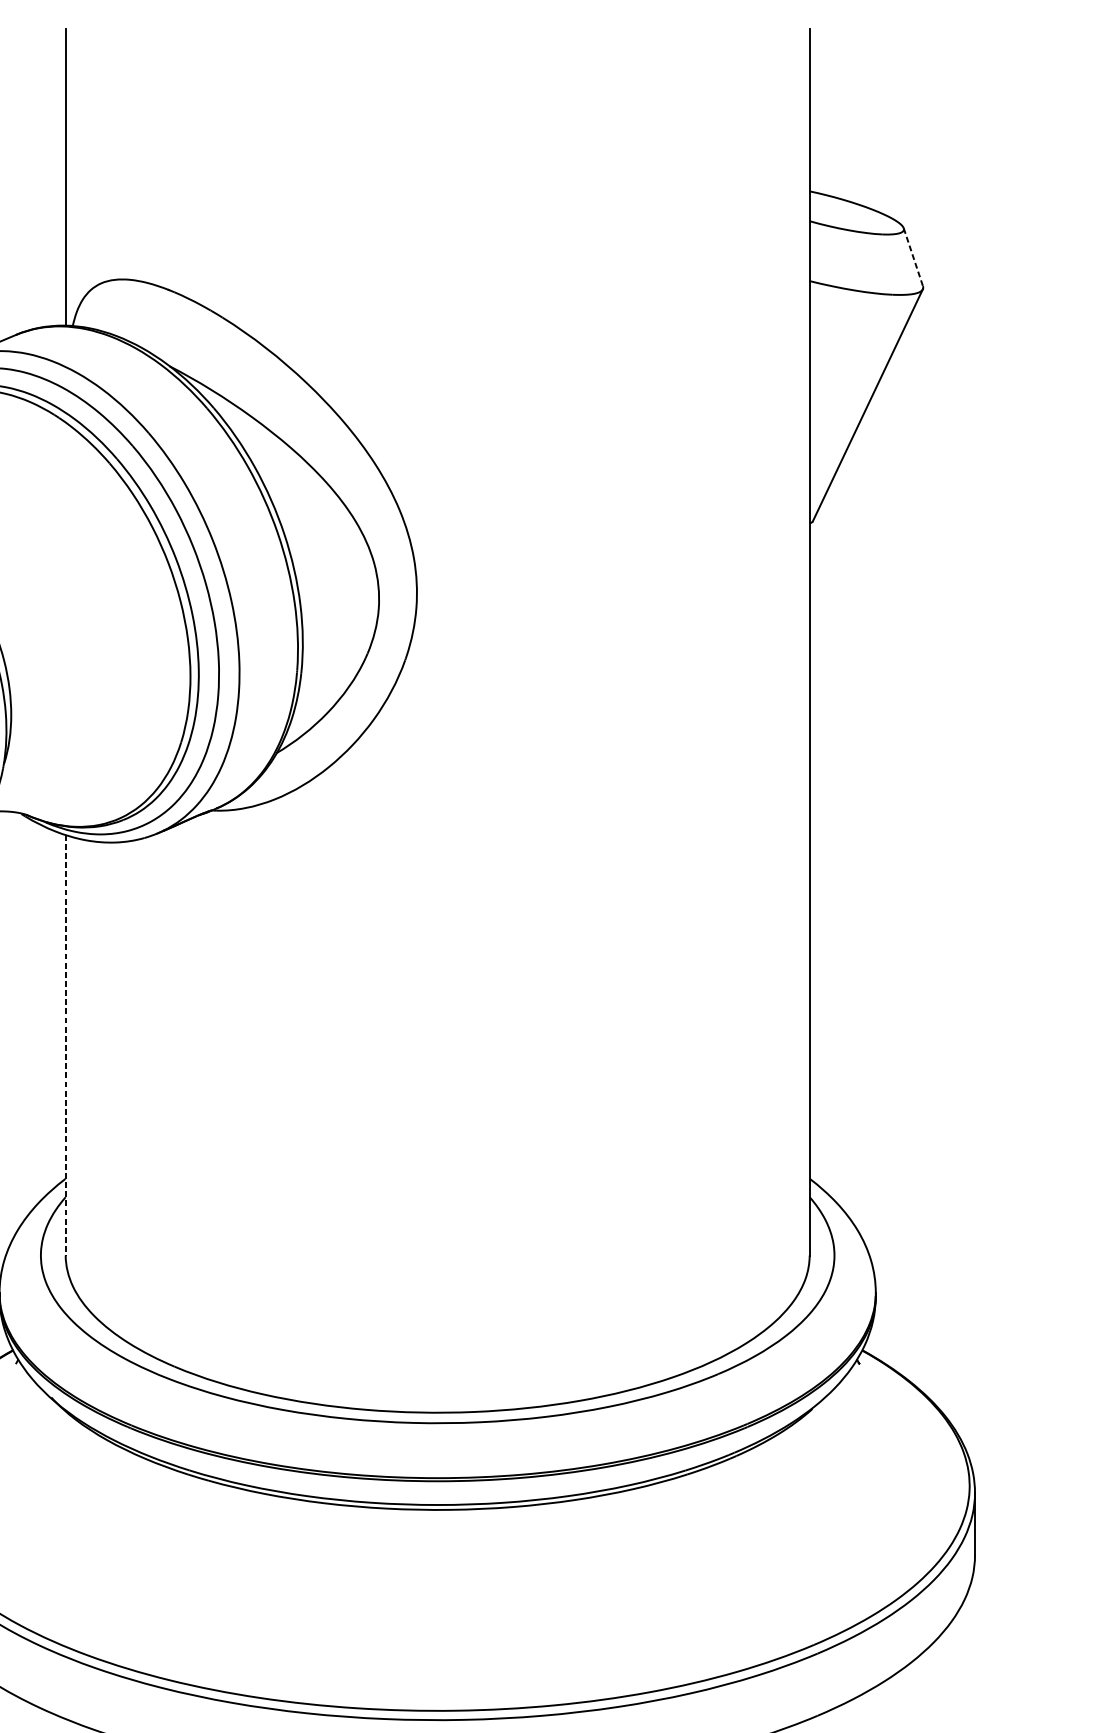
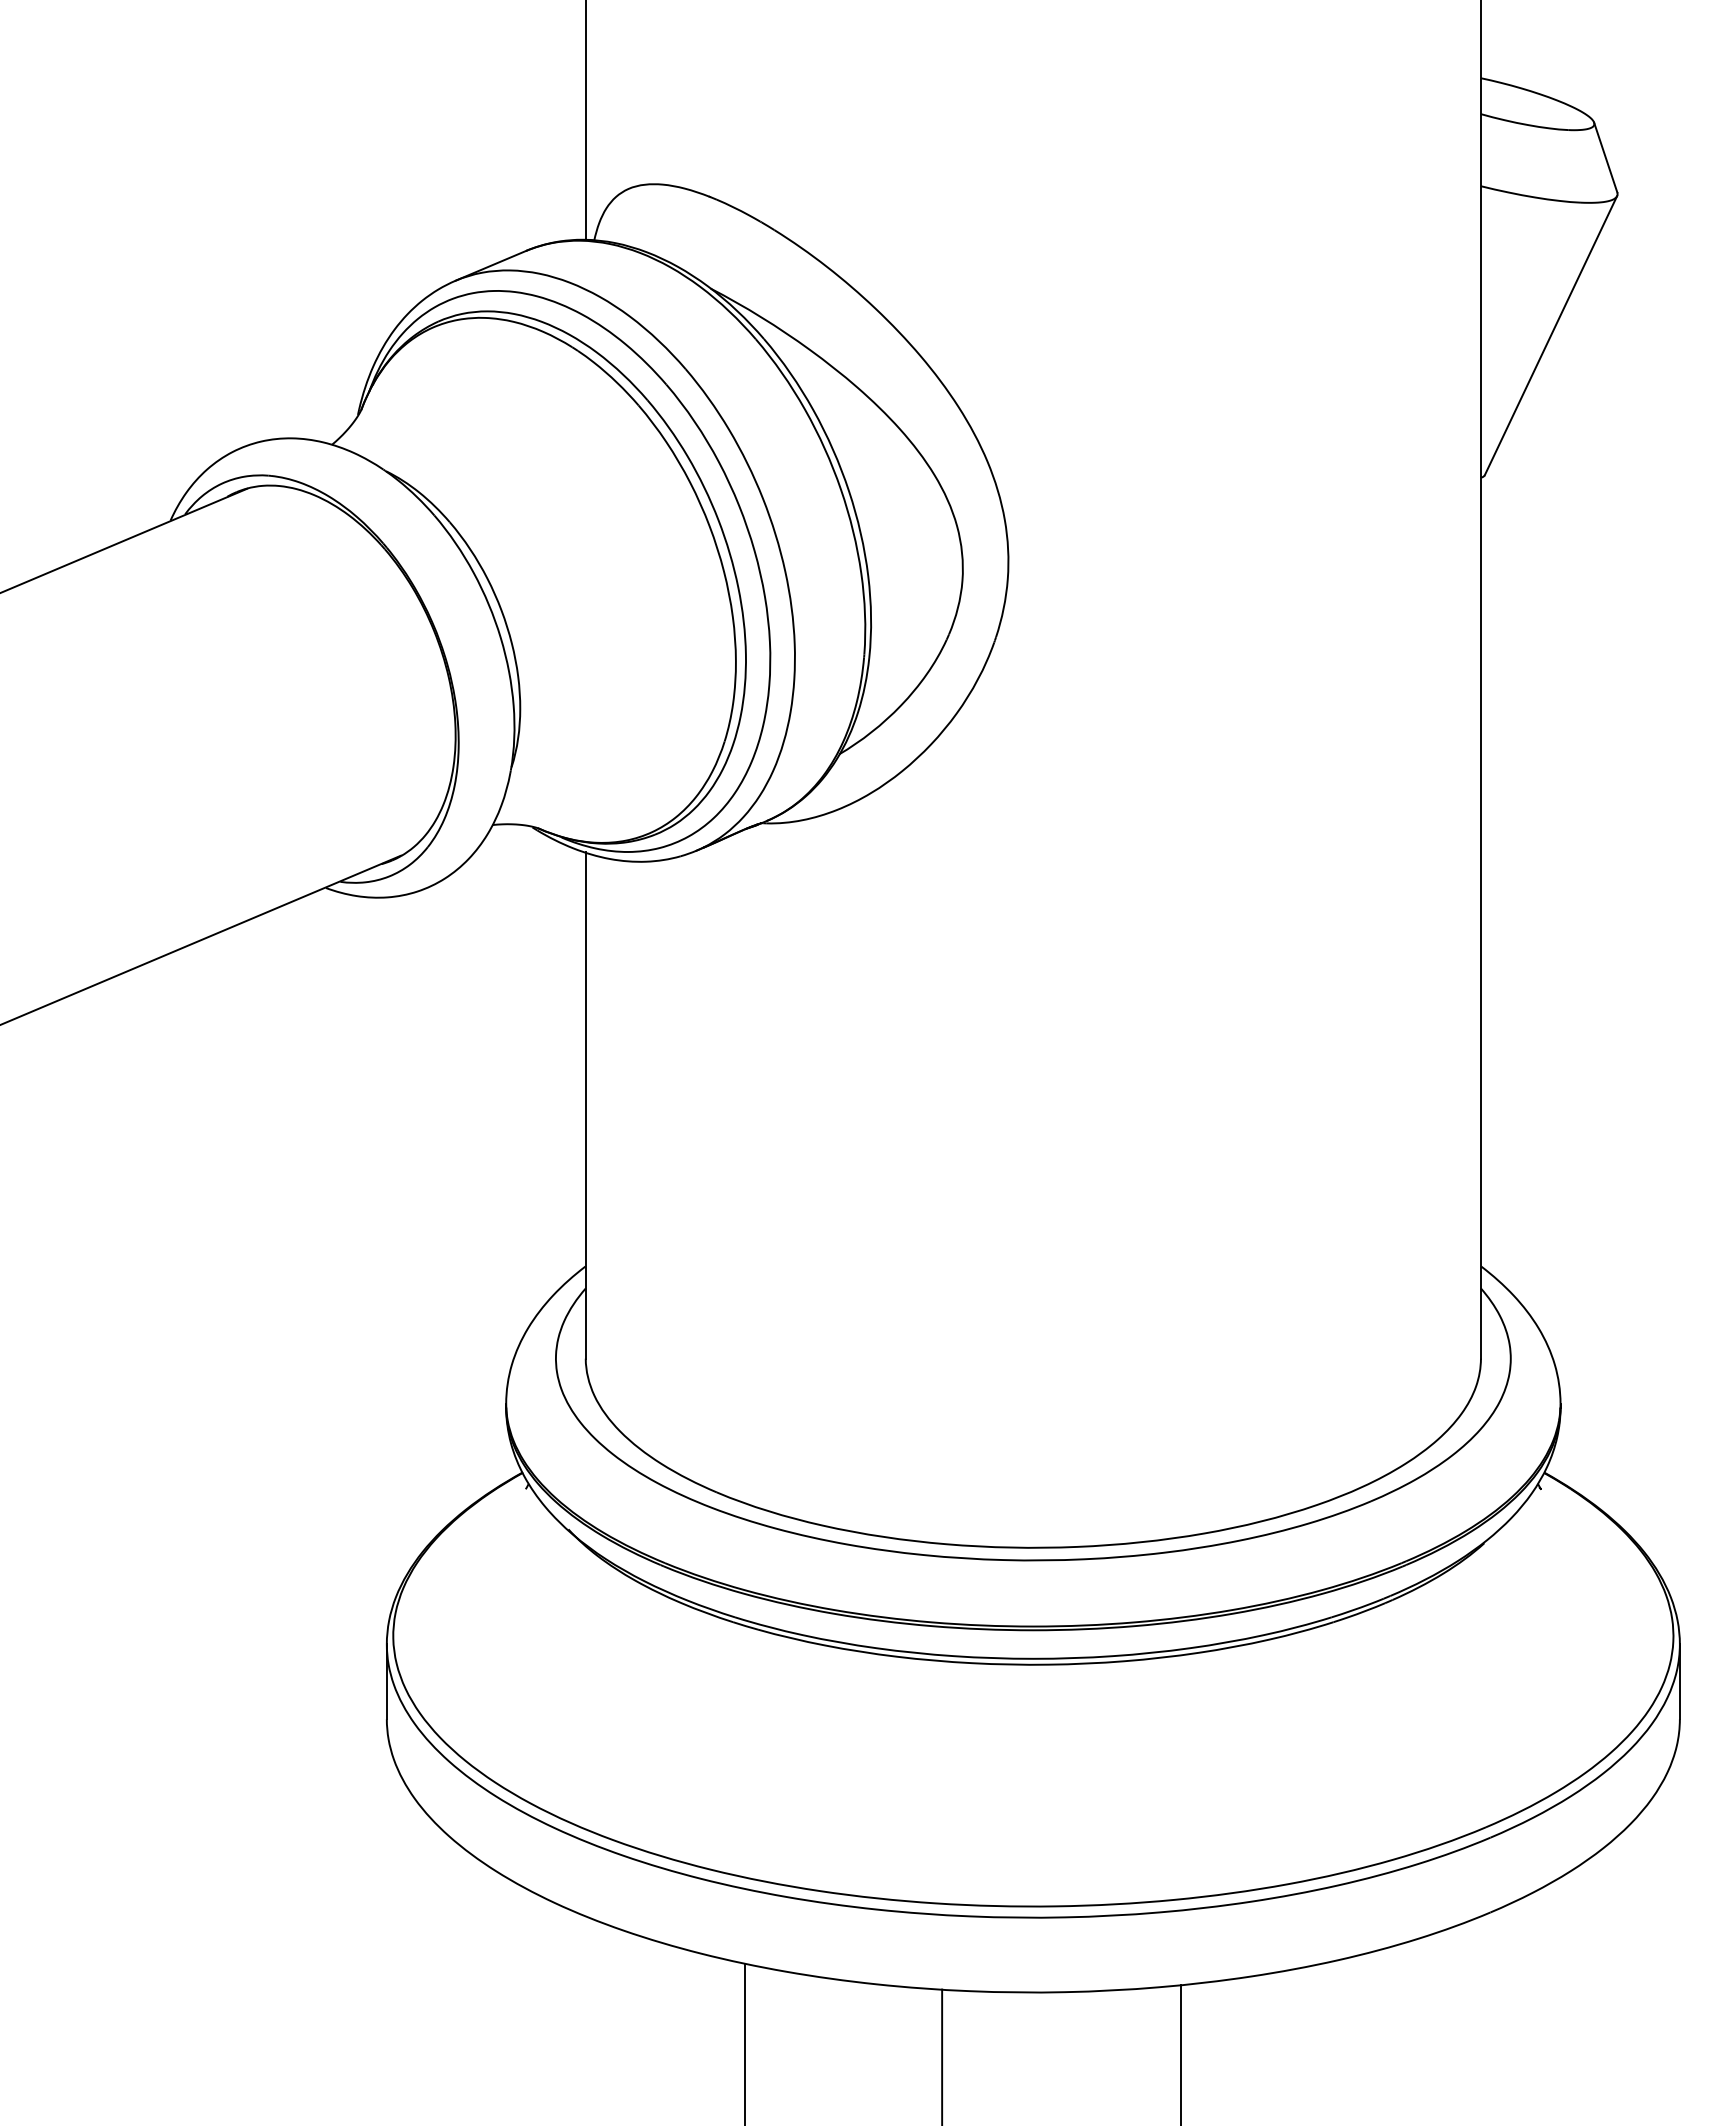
line: (913, 257) -> (1605, 157), dashed -> solid
line: (65, 1045) -> (585, 1105), dashed -> solid

